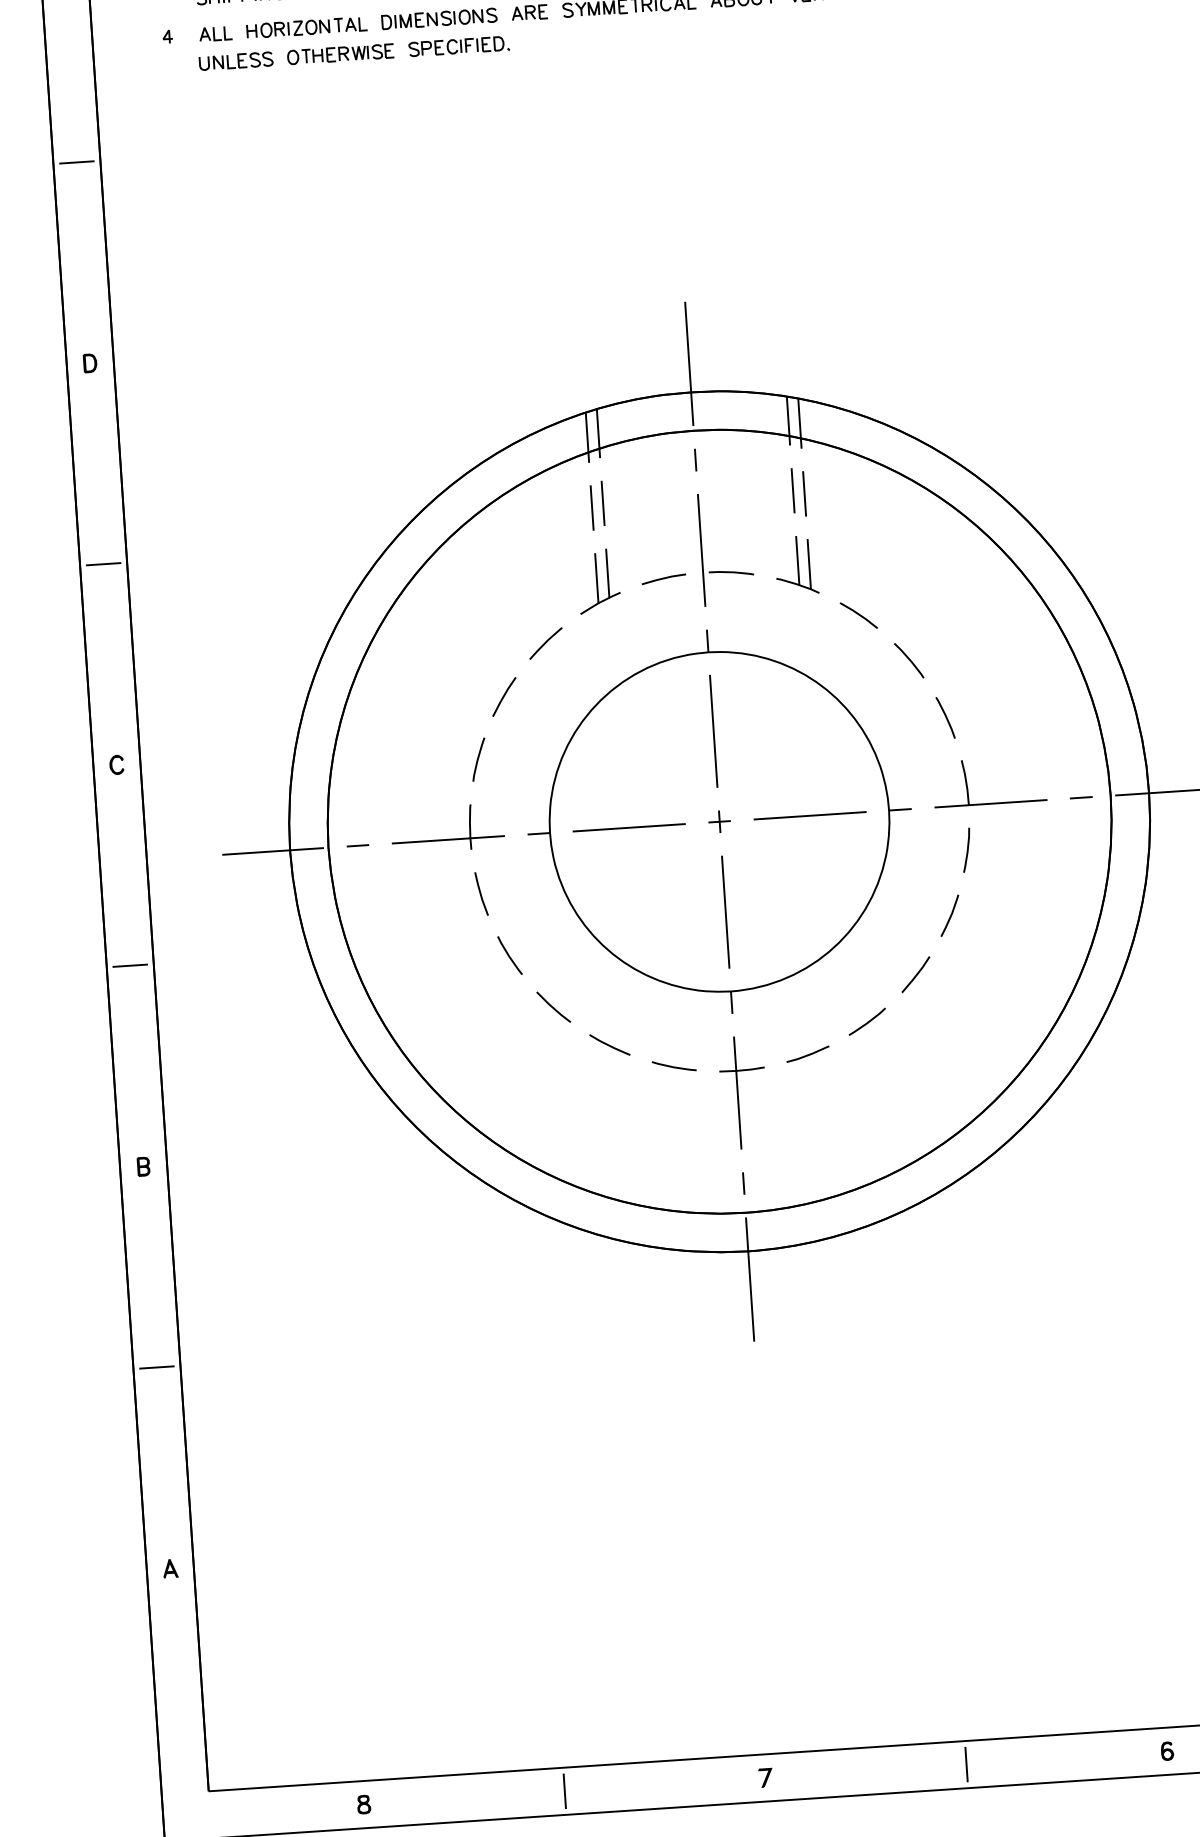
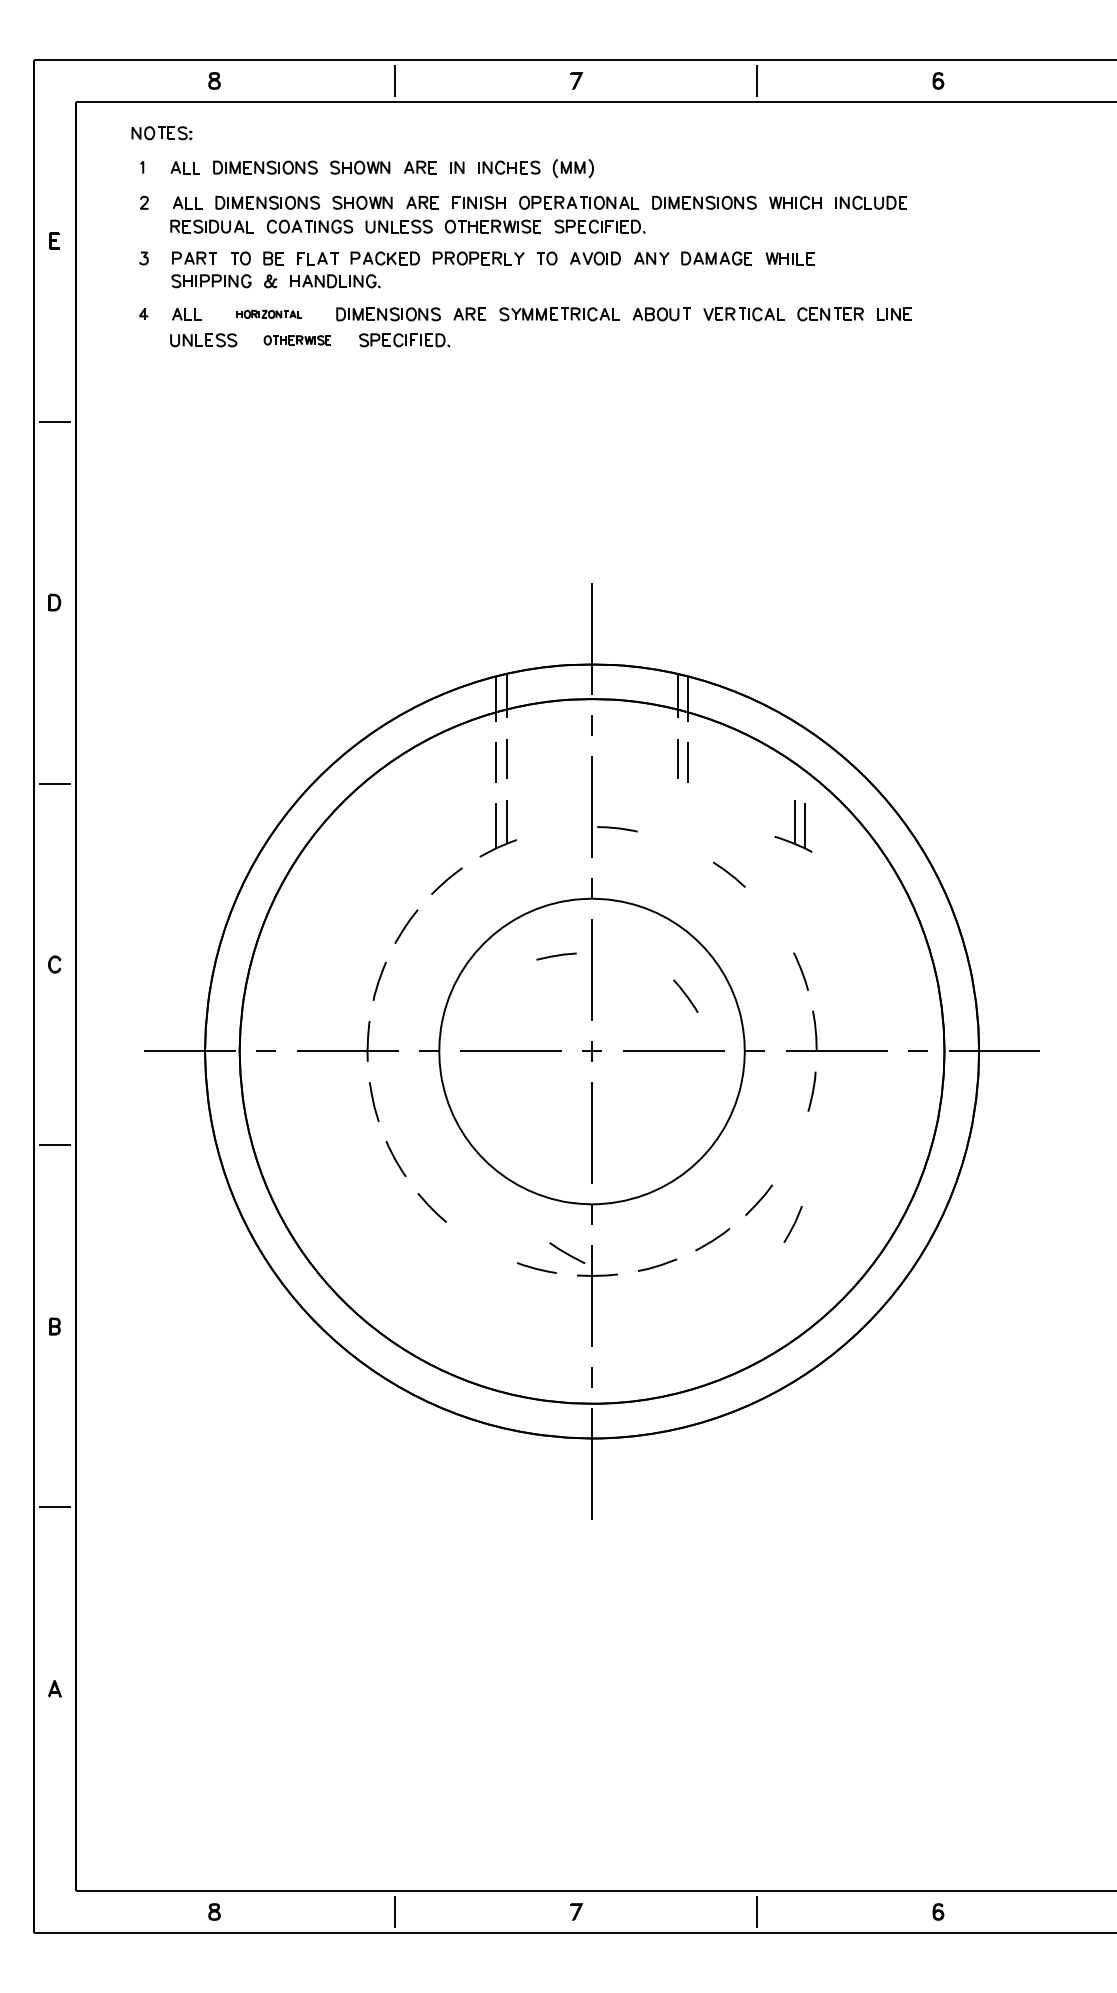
part: (307, 27) -> (269, 314), size x0.6
part: (340, 54) -> (297, 340), size x0.7
part: (796, 565) -> (793, 826), moved
line: (663, 579) -> (556, 956), moved
line: (908, 659) -> (685, 995), moved
line: (950, 915) -> (793, 1224), moved
line: (608, 1044) -> (566, 1252), moved

